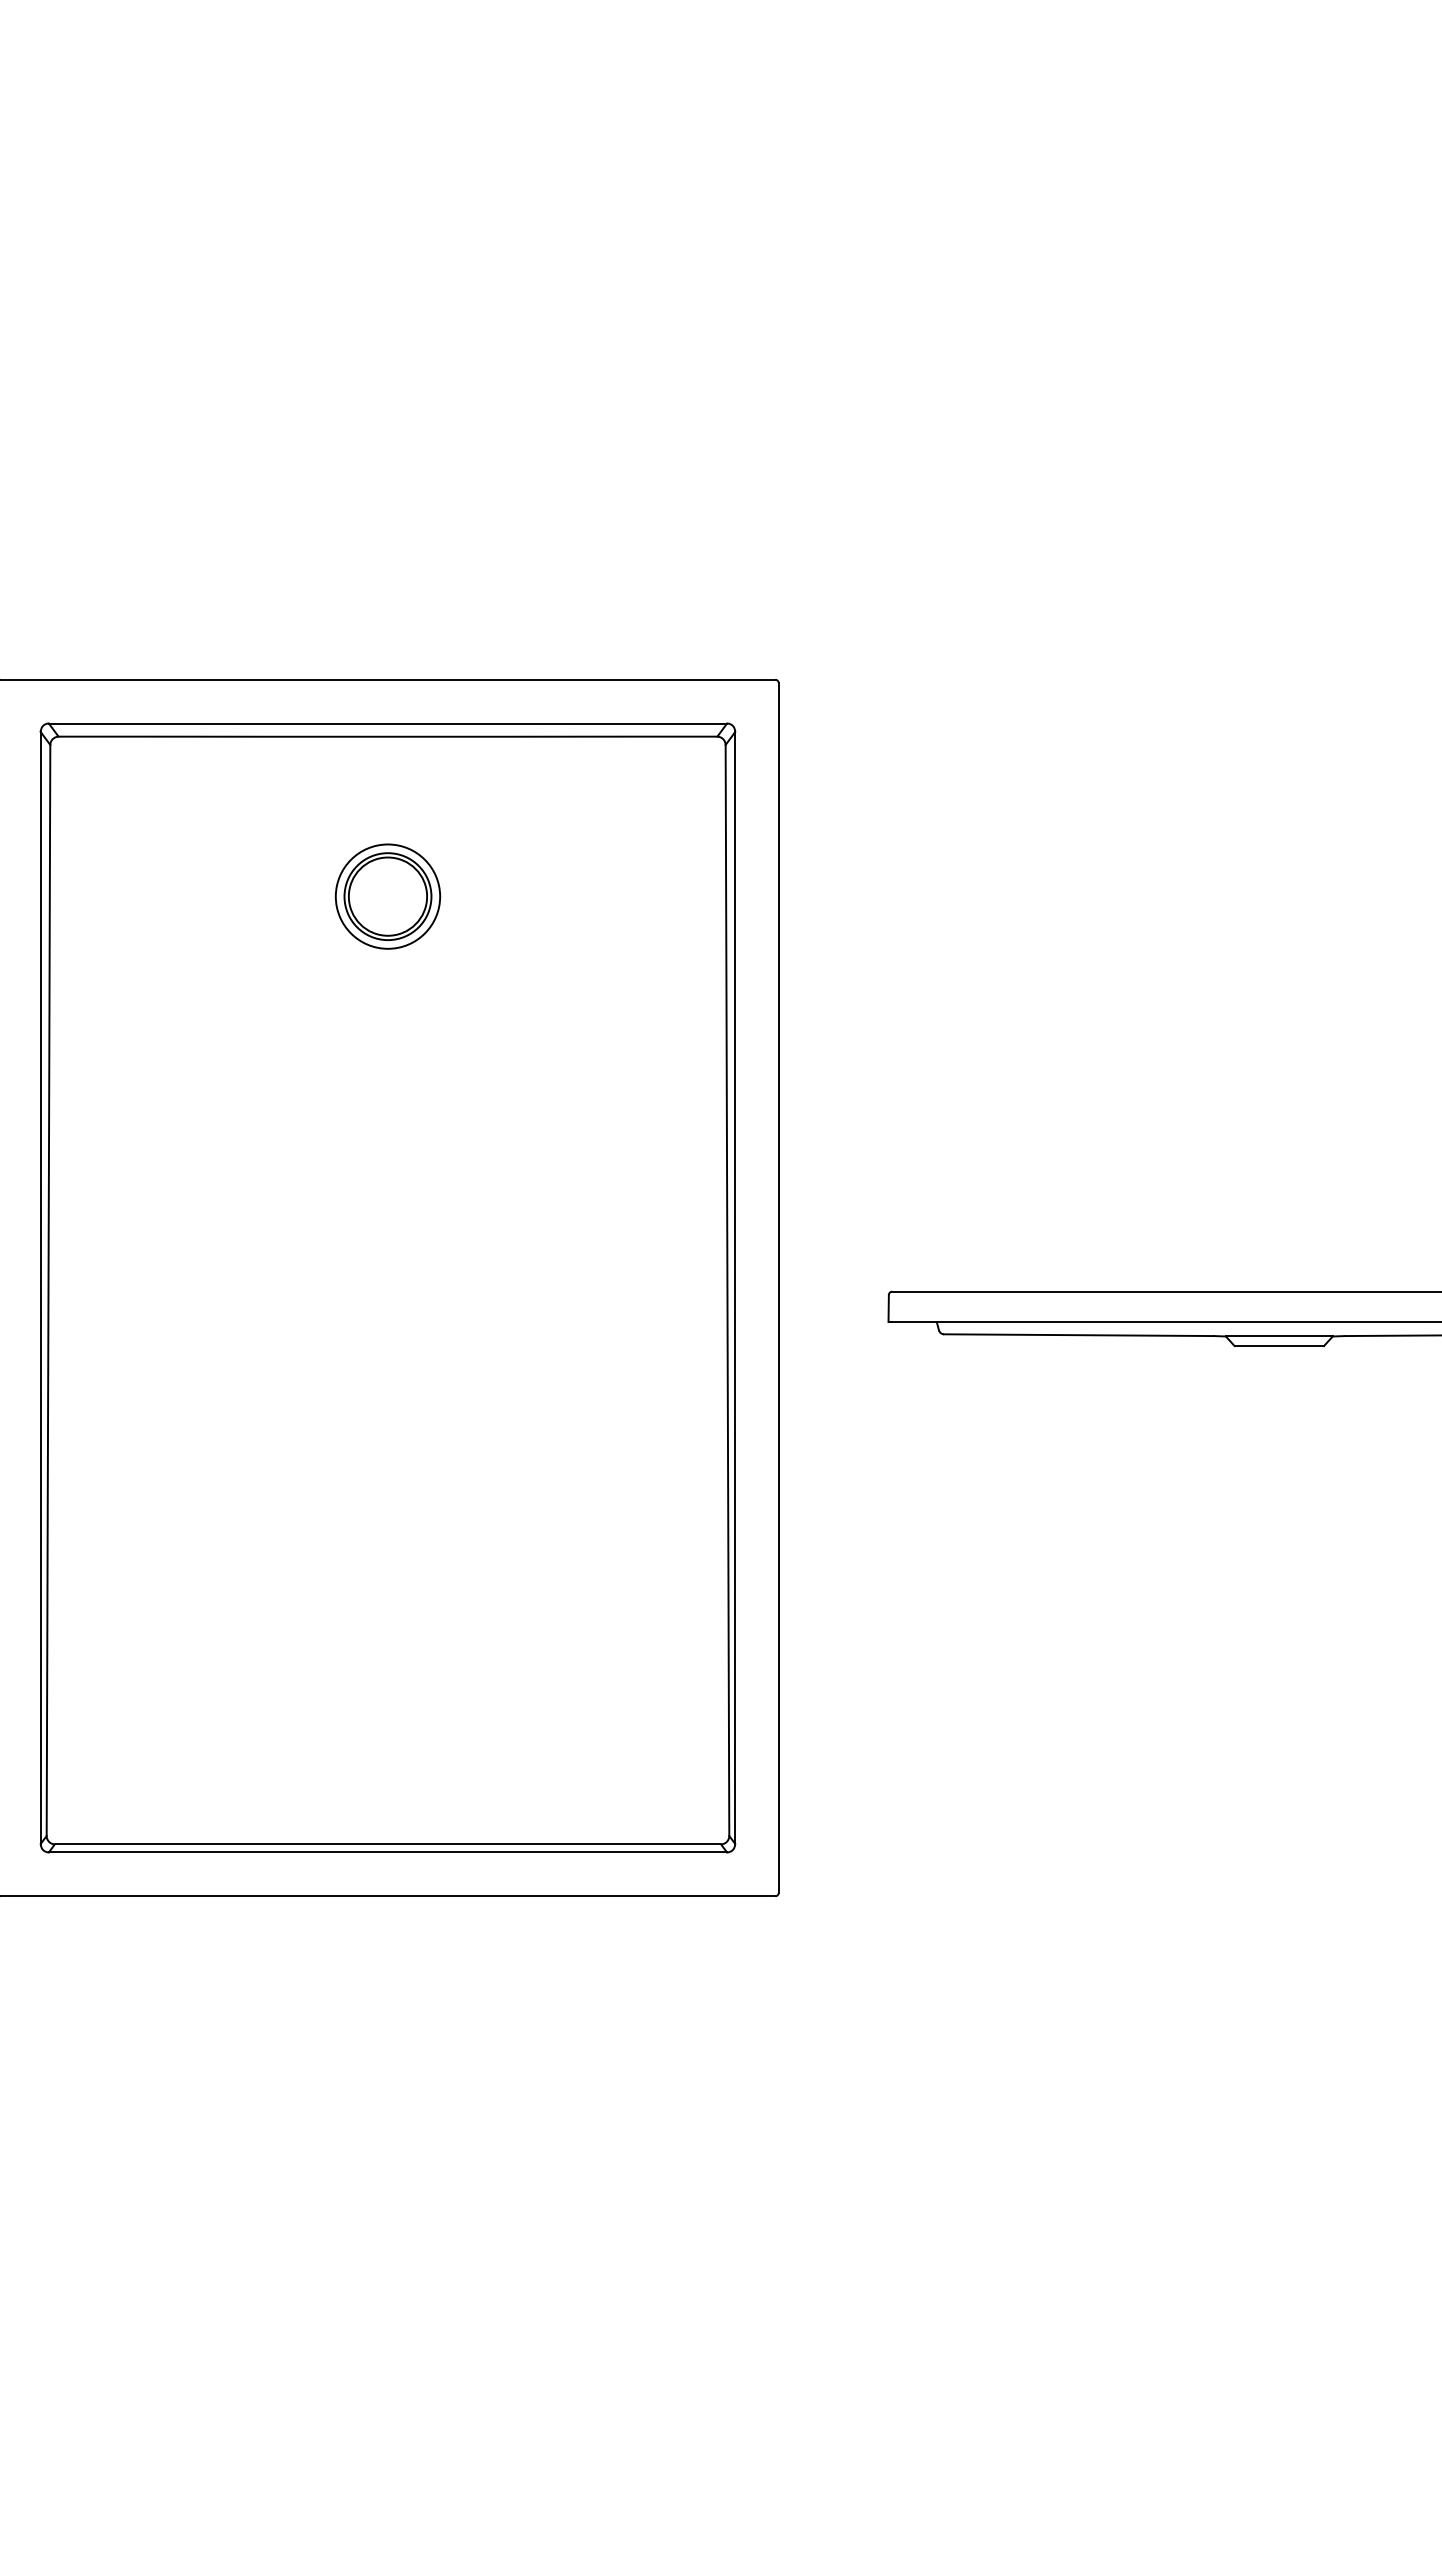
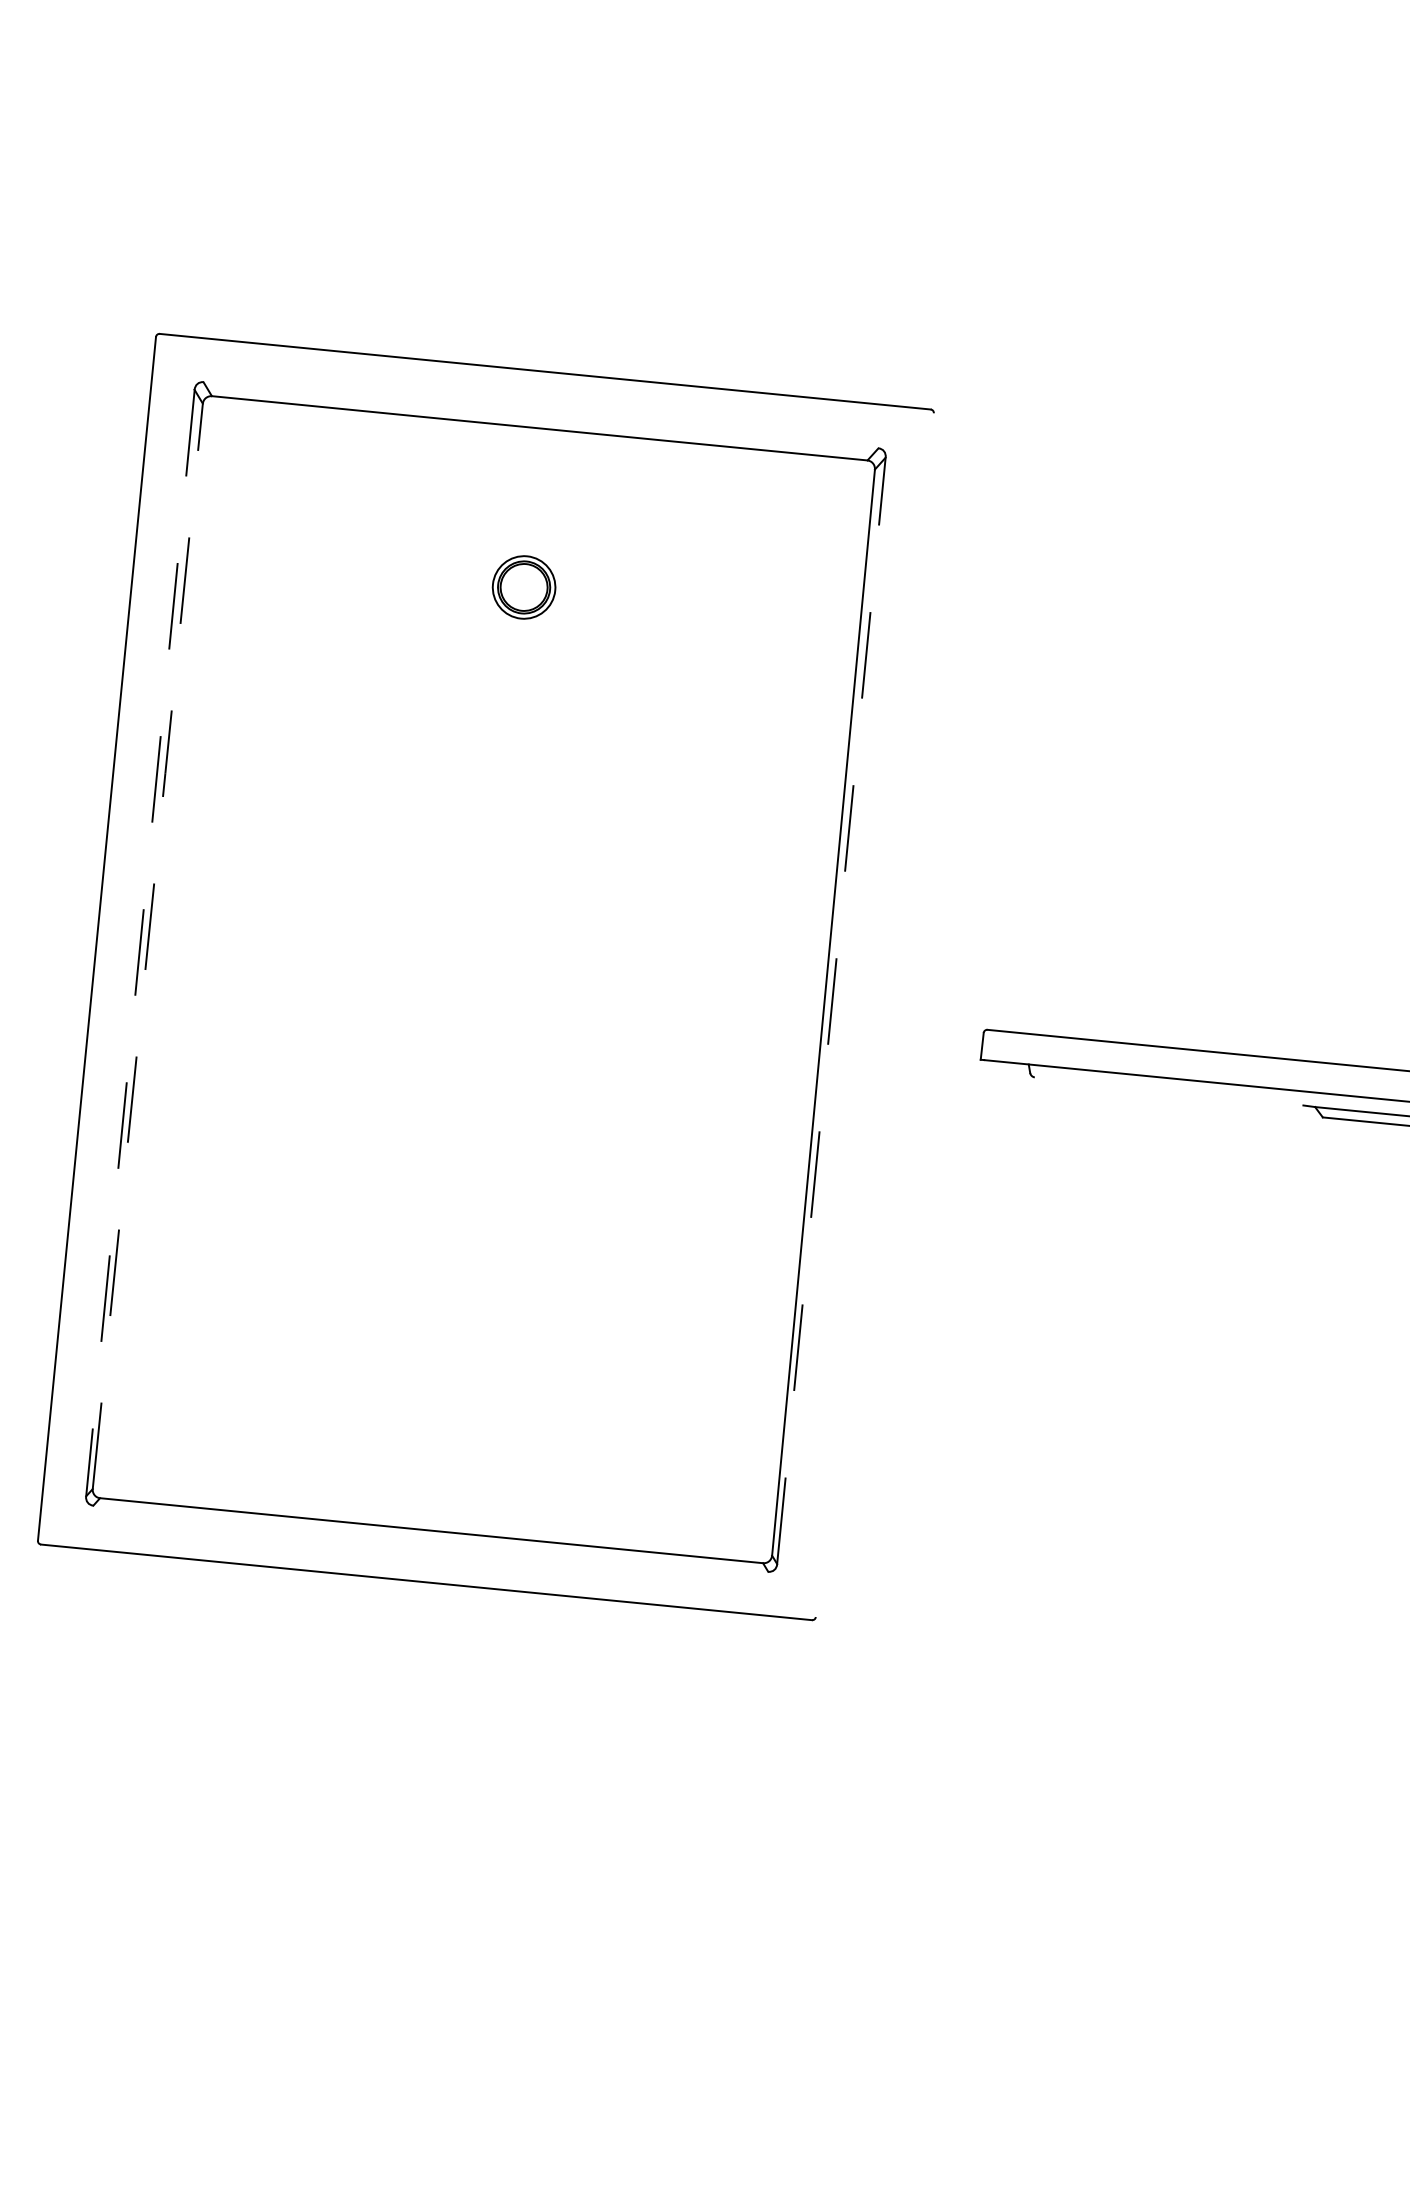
line: (387, 723) -> (540, 415), removed
part: (387, 896) -> (523, 587), size x0.6
line: (40, 1287) -> (140, 942), solid -> dashed
line: (735, 1287) -> (831, 1010), solid -> dashed
line: (778, 1287) -> (874, 1014), removed
line: (48, 1290) -> (147, 946), solid -> dashed
line: (1079, 1335) -> (1169, 1091), removed
line: (387, 1852) -> (430, 1538), removed

